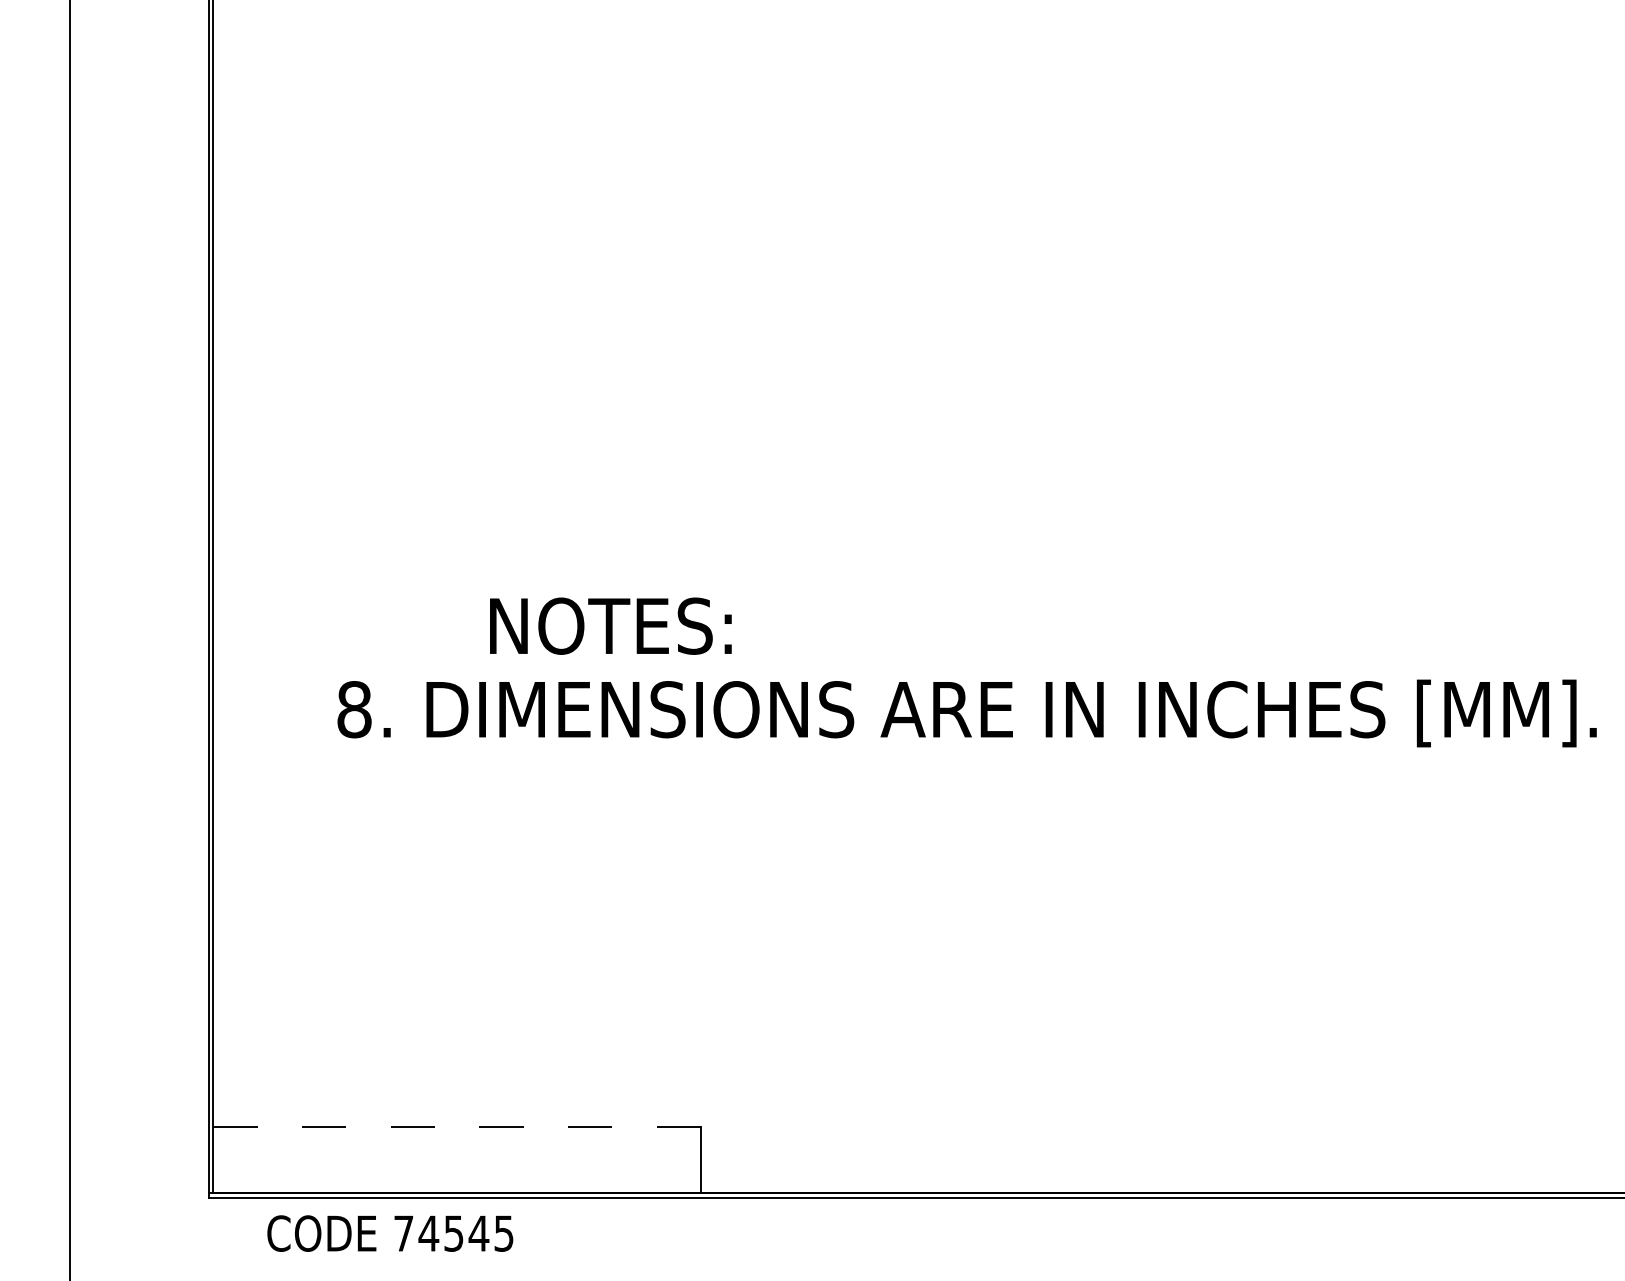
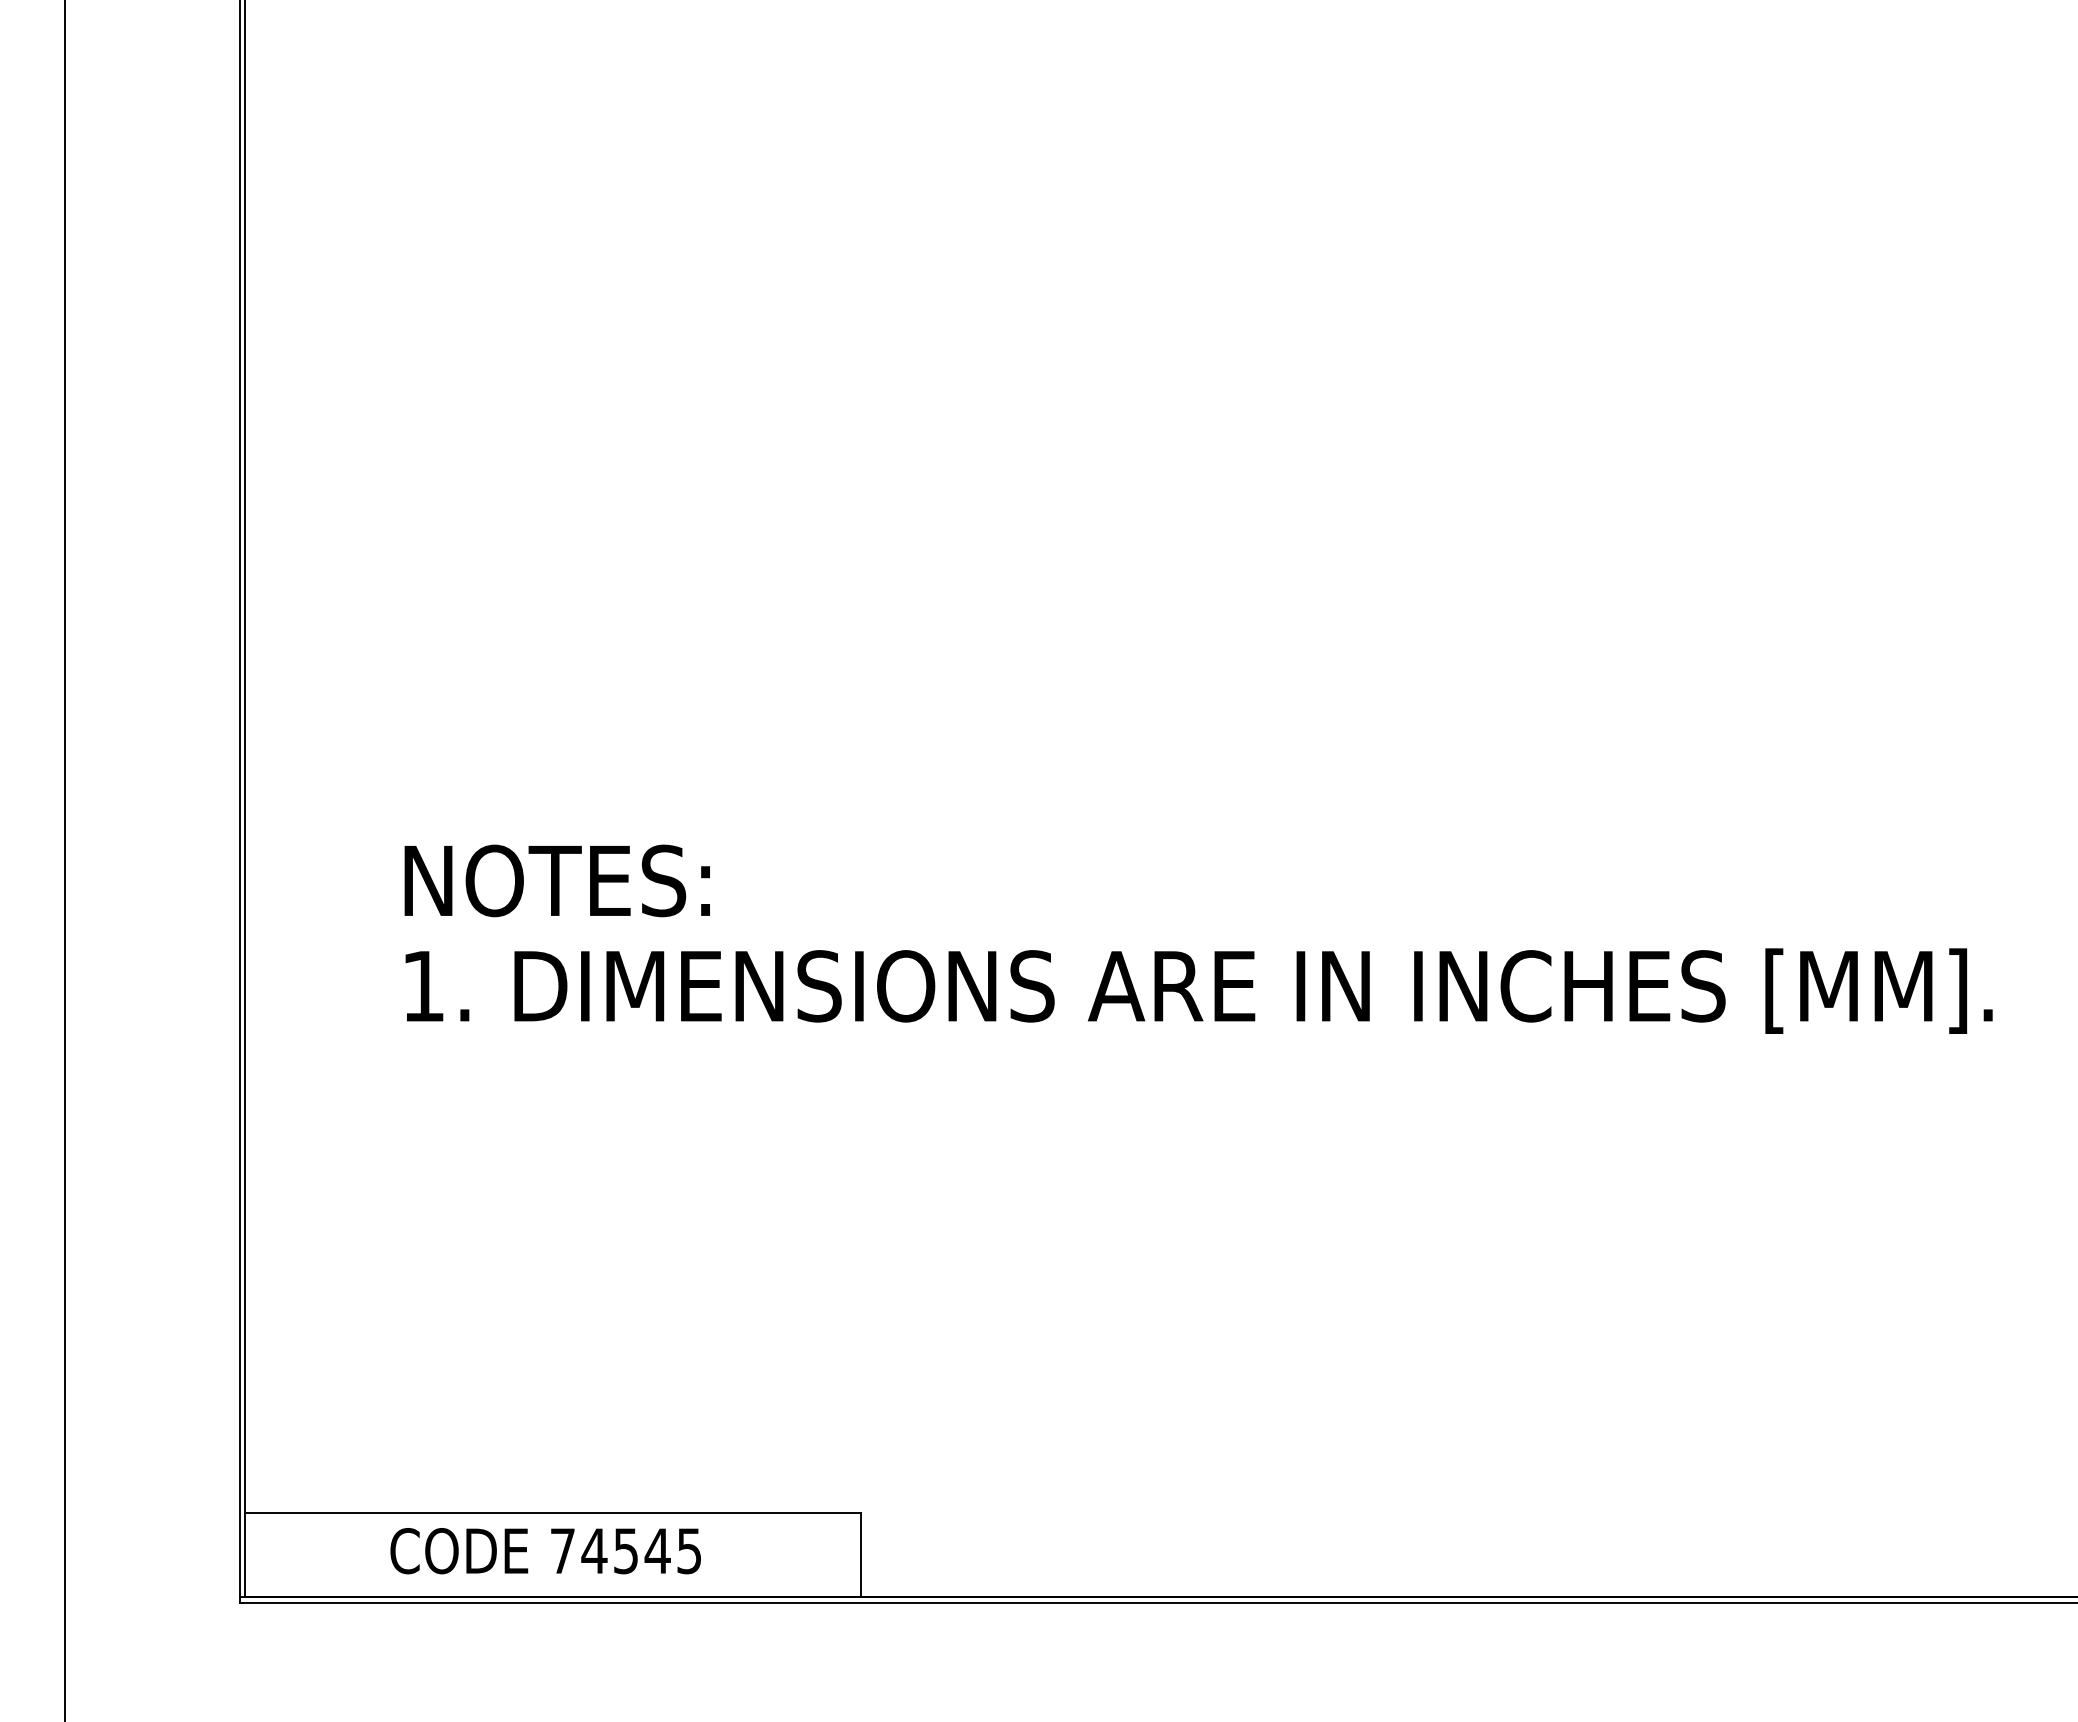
text: (610, 625) -> (556, 880), moved
text: (354, 709) -> (423, 986), 8. -> 1.
line: (457, 1127) -> (553, 1513), dashed -> solid
text: (390, 1233) -> (545, 1551), moved

